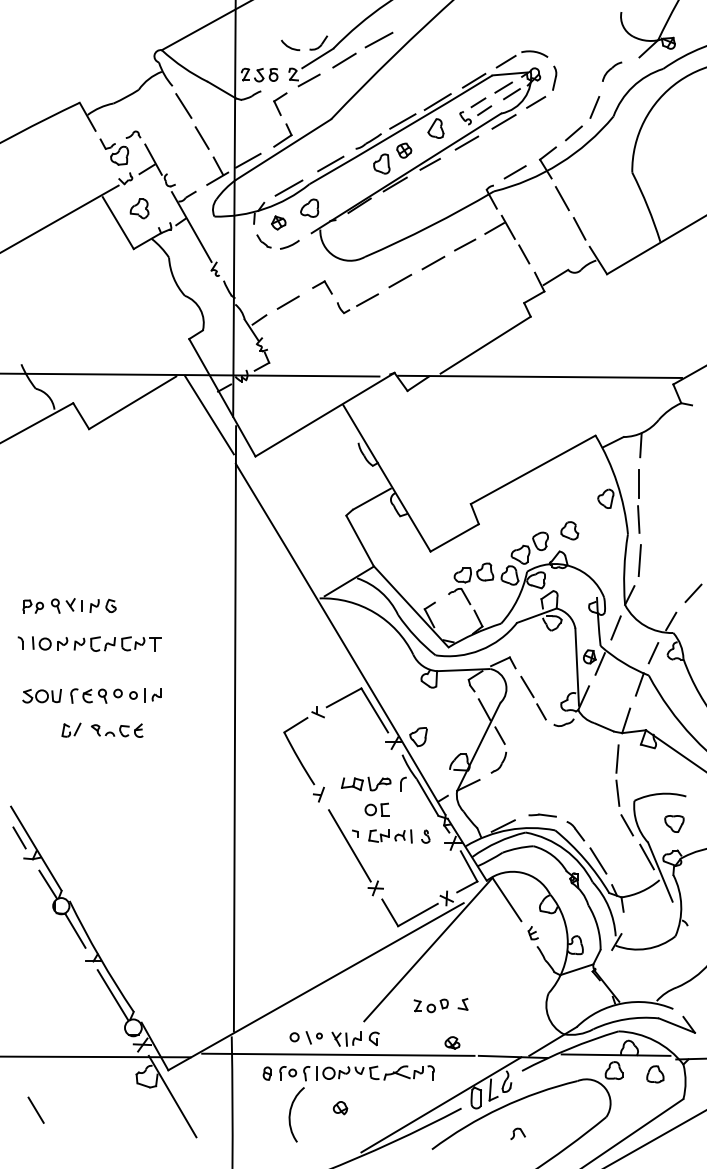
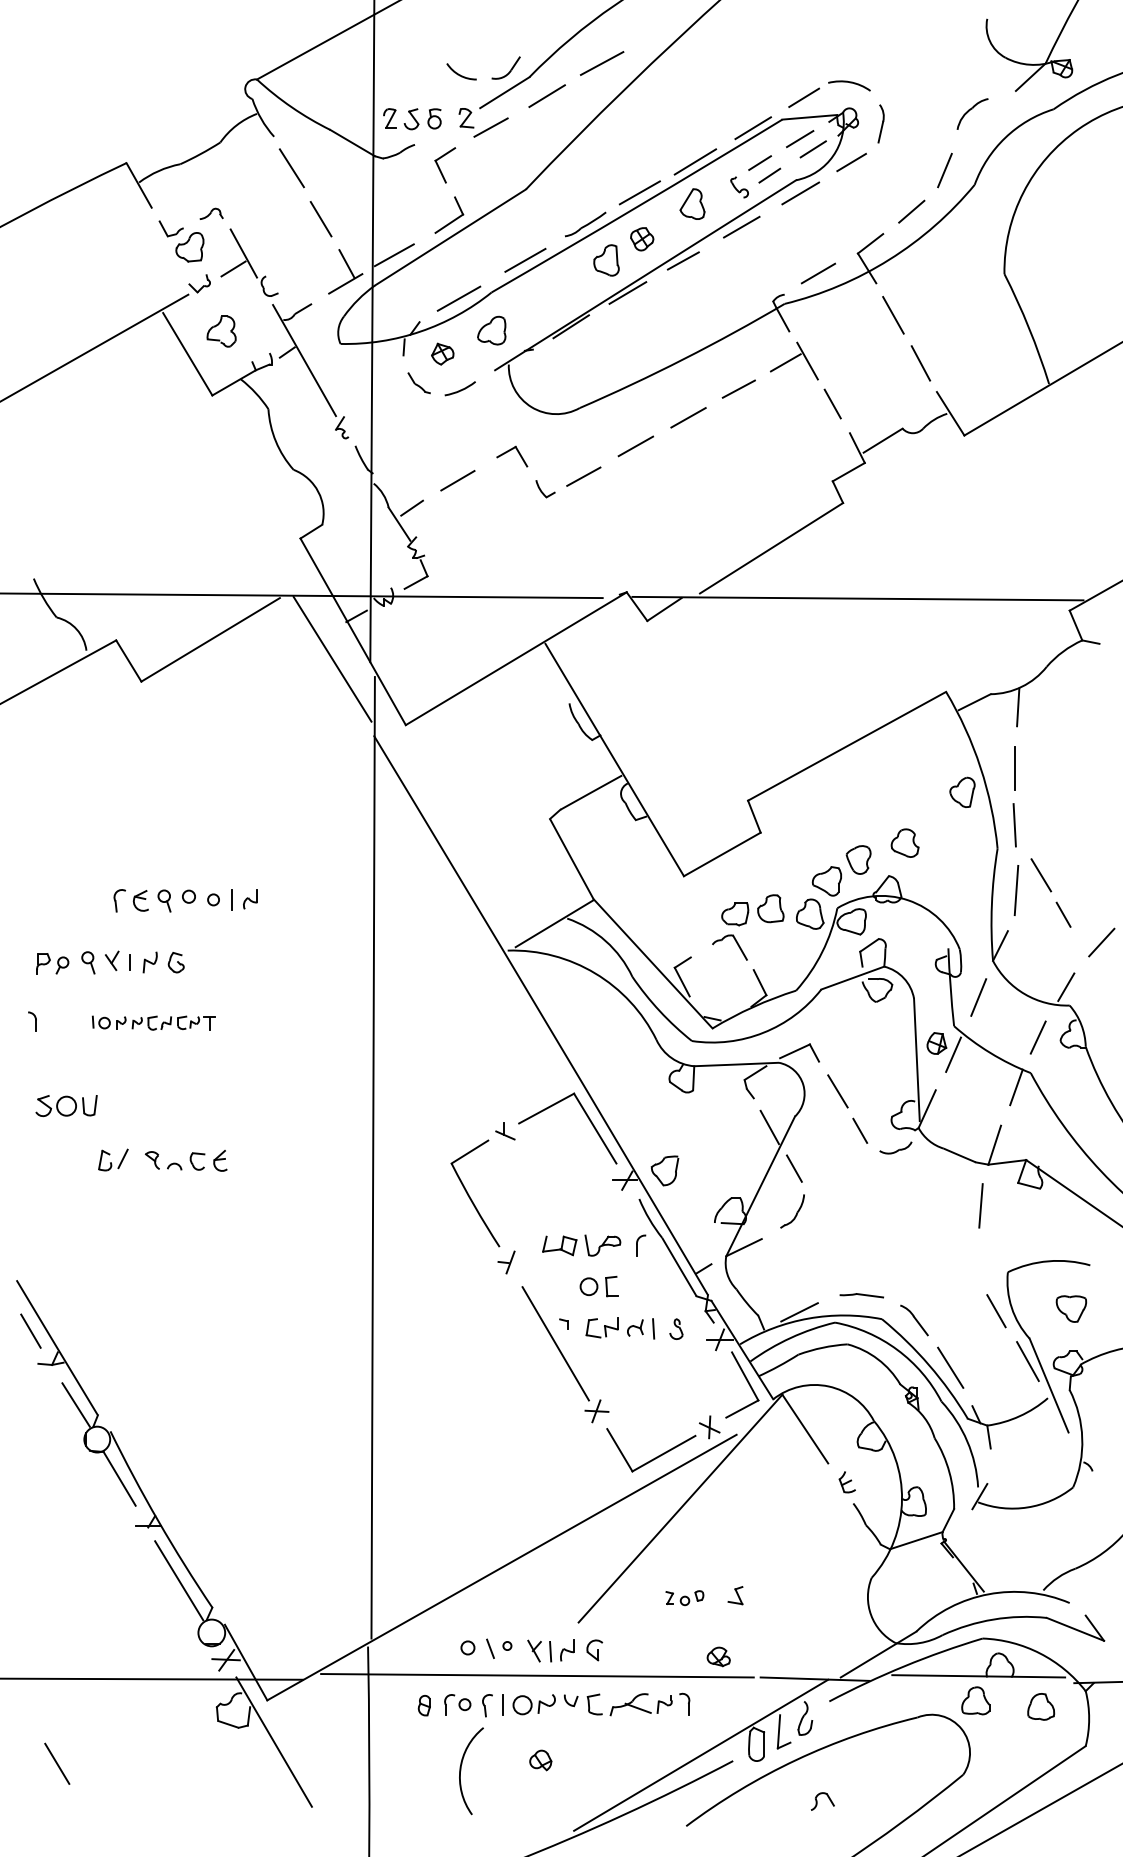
part: (661, 561) -> (1050, 891), added
part: (96, 643) -> (153, 1022), size x0.6
part: (115, 695) -> (184, 899), moved
line: (617, 792) -> (980, 1258), removed
part: (430, 1005) -> (683, 1597), size x0.7

